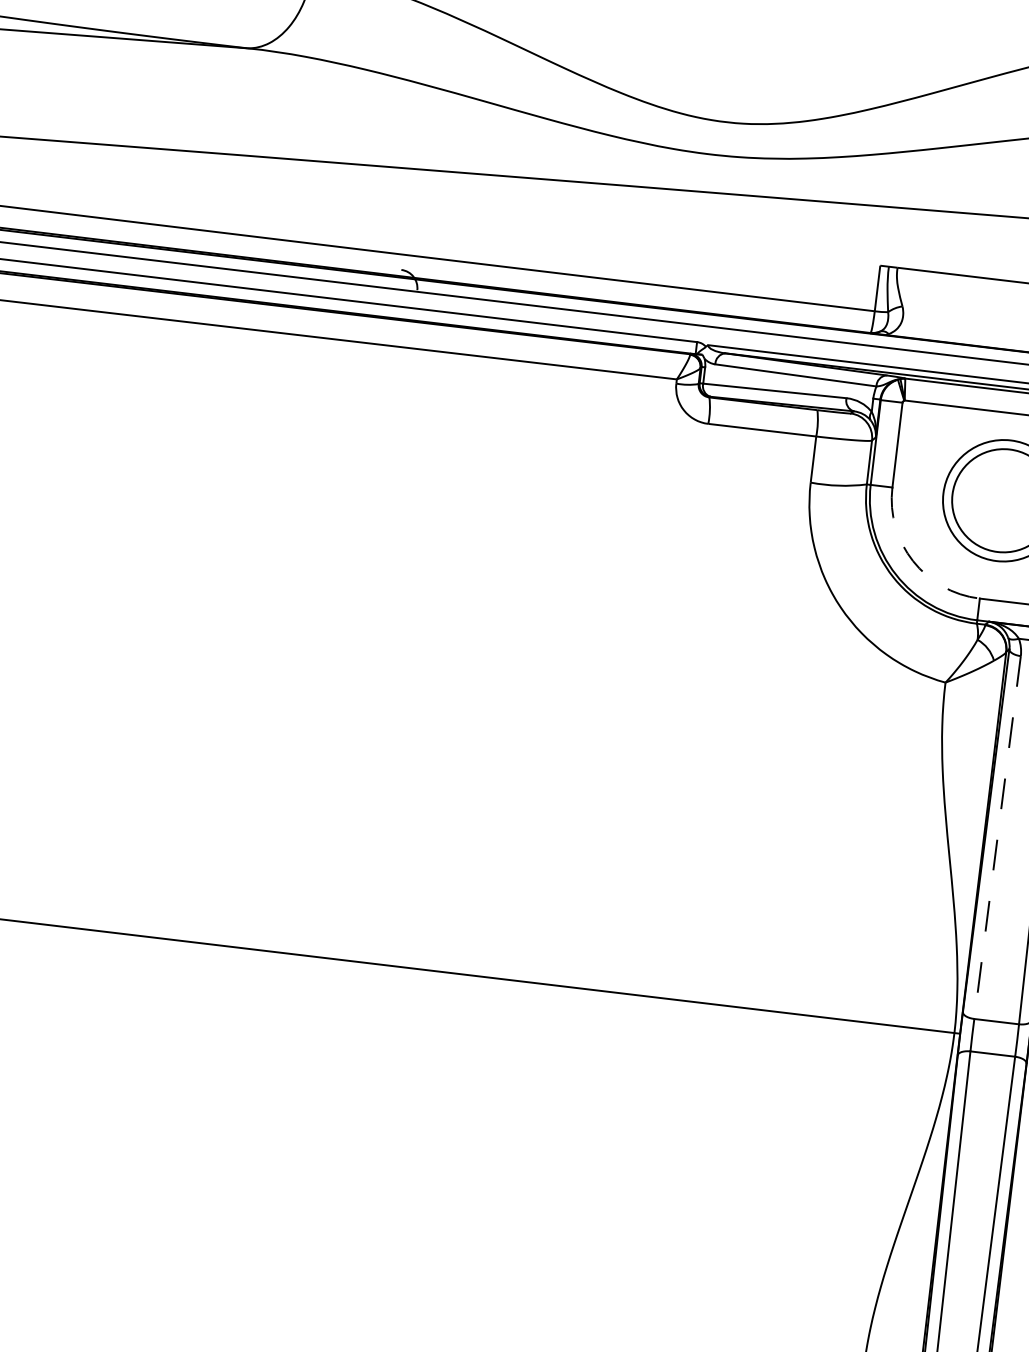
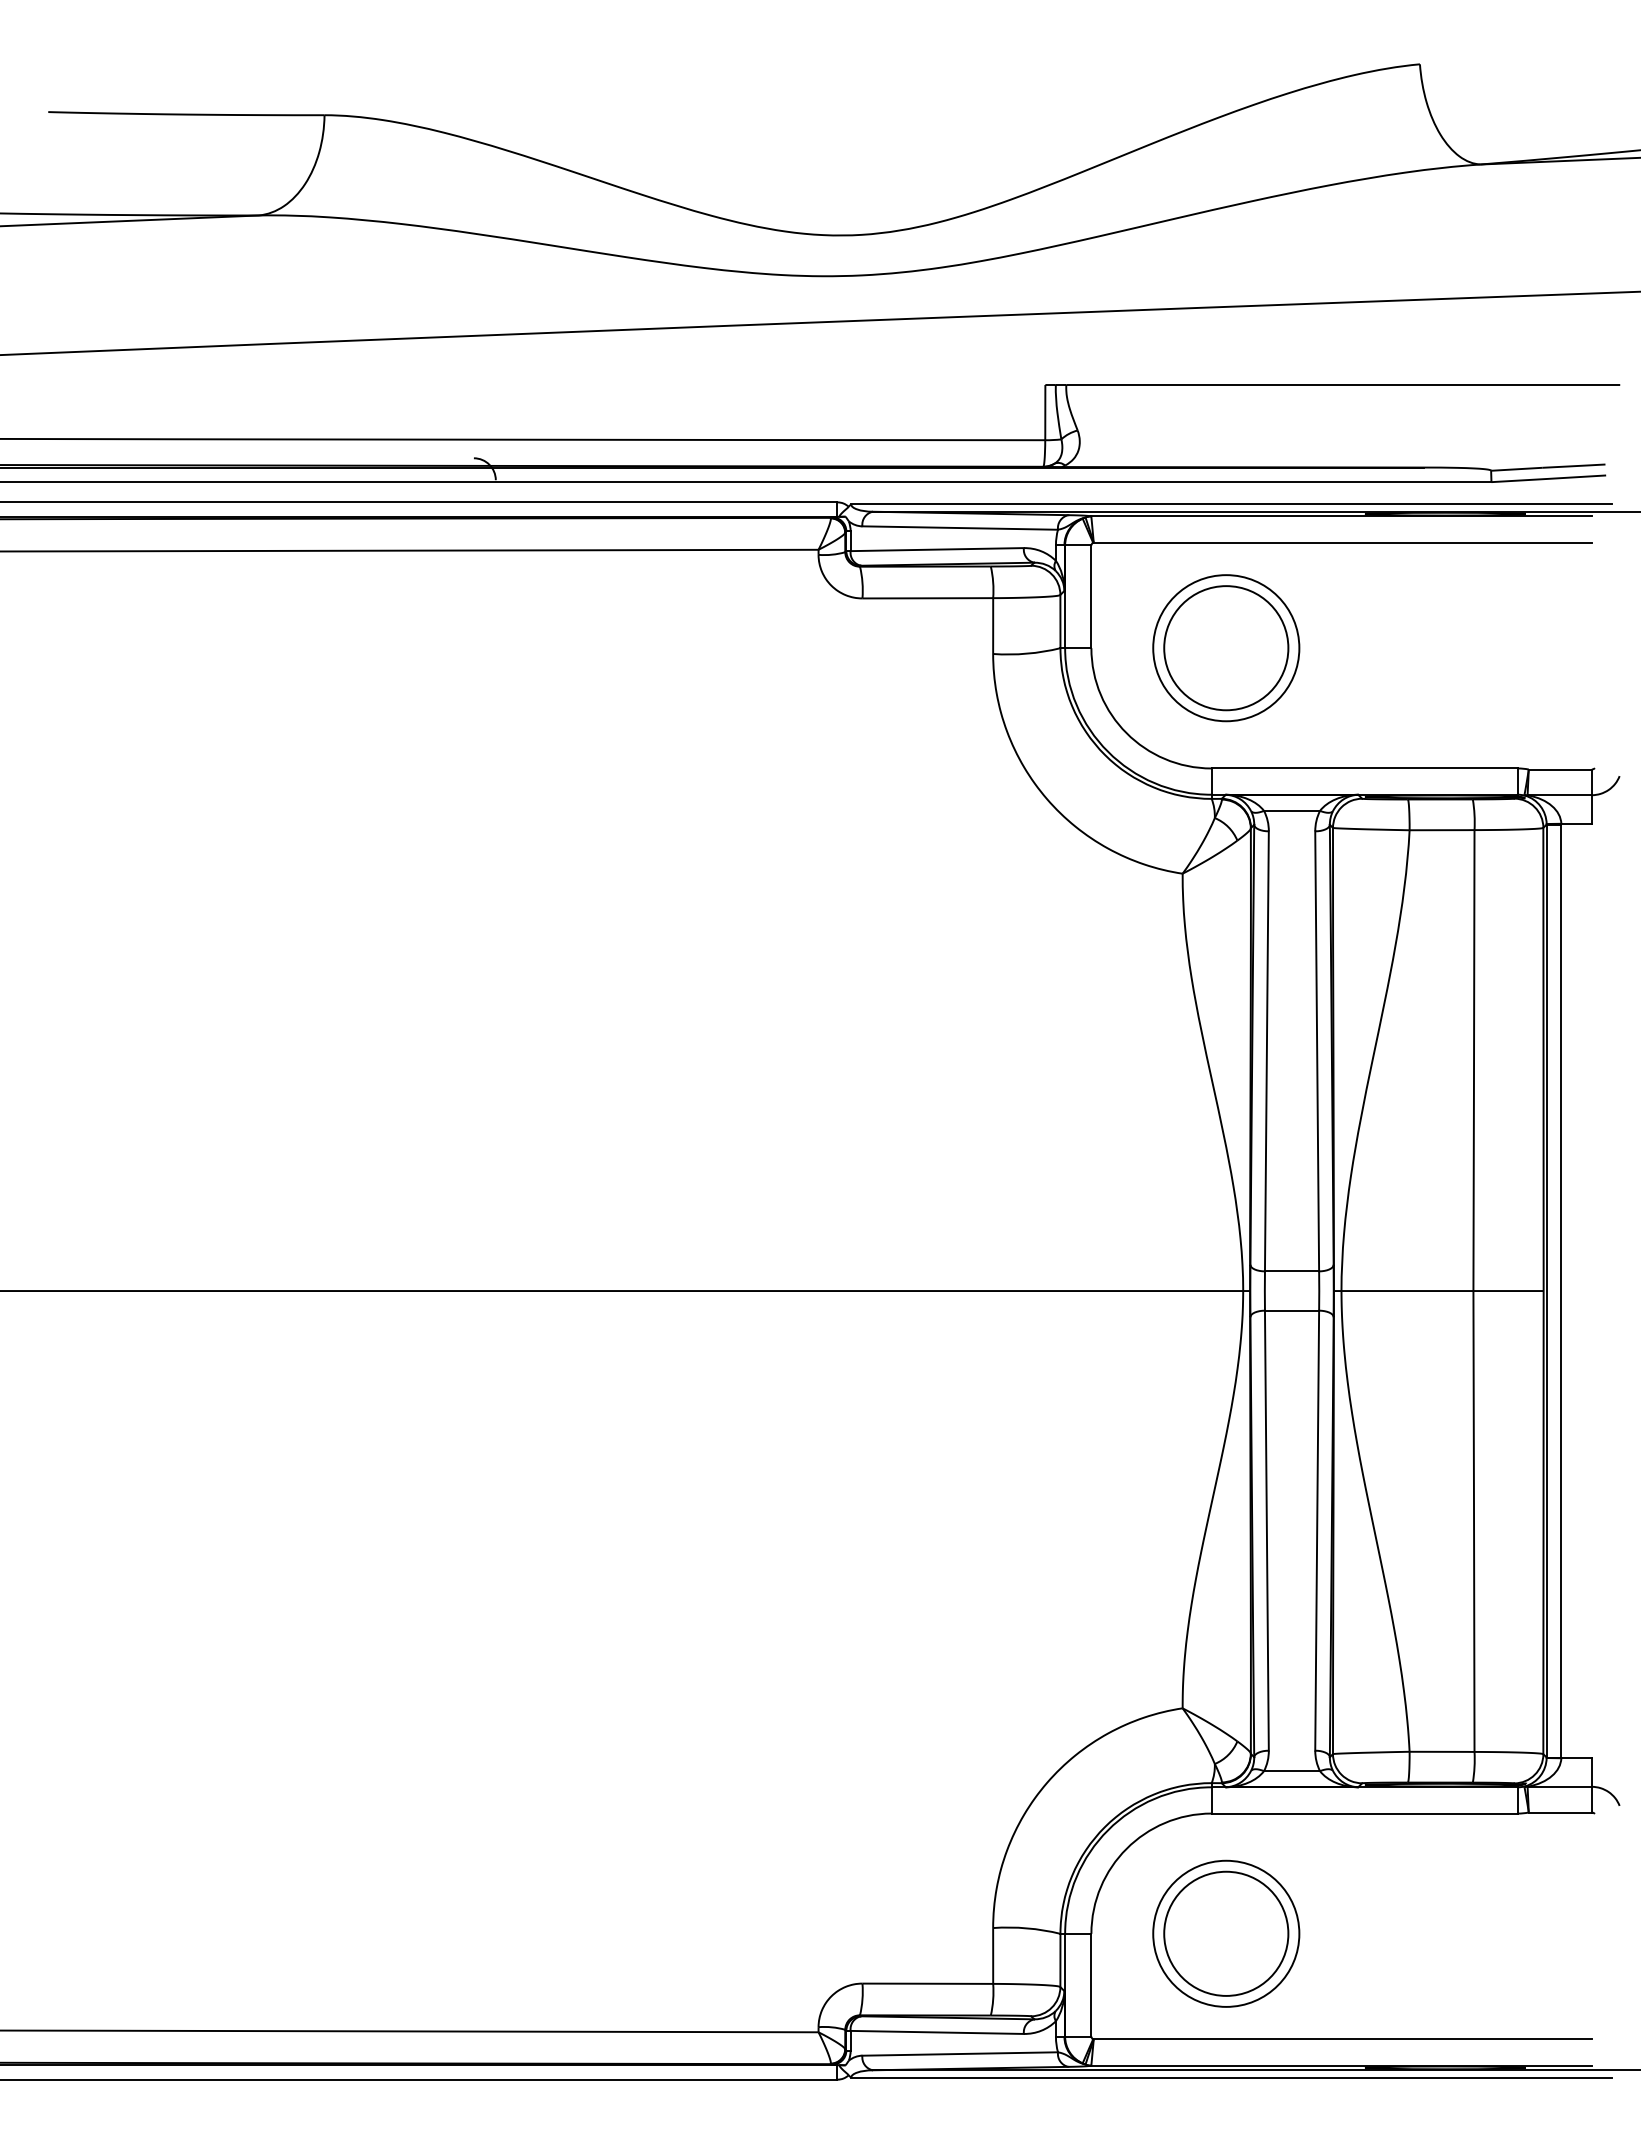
arc: (912, 561) -> (1126, 733), dashed -> solid
line: (997, 837) -> (1266, 1051), dashed -> solid

